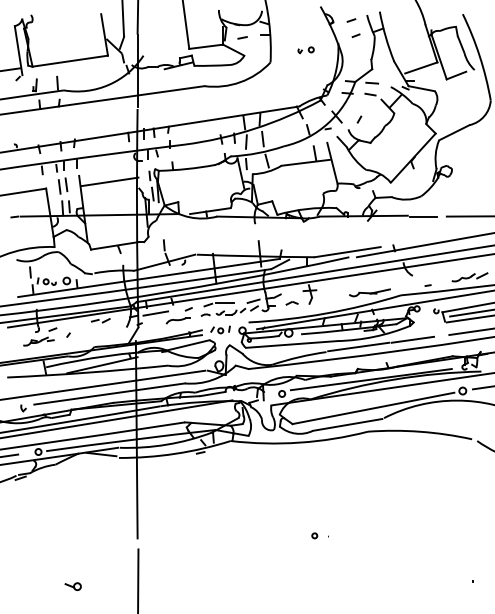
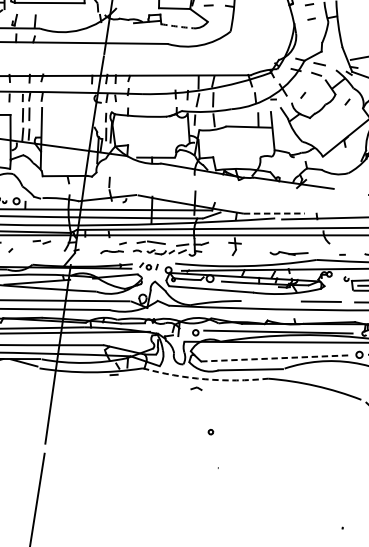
part: (305, 50) -> (263, 25), removed
arc: (212, 65) -> (177, 26), solid -> dashed
line: (408, 119) -> (347, 101), added
line: (109, 181) -> (68, 117), removed
line: (423, 216) -> (347, 191), removed
line: (348, 252) -> (275, 214), solid -> dashed
part: (291, 303) -> (195, 388), moved
line: (155, 313) -> (92, 242), removed
line: (358, 346) -> (271, 300), removed
line: (373, 408) -> (276, 358), solid -> dashed
arc: (299, 442) -> (204, 379), solid -> dashed
circle: (314, 535) -> (210, 431), moved

